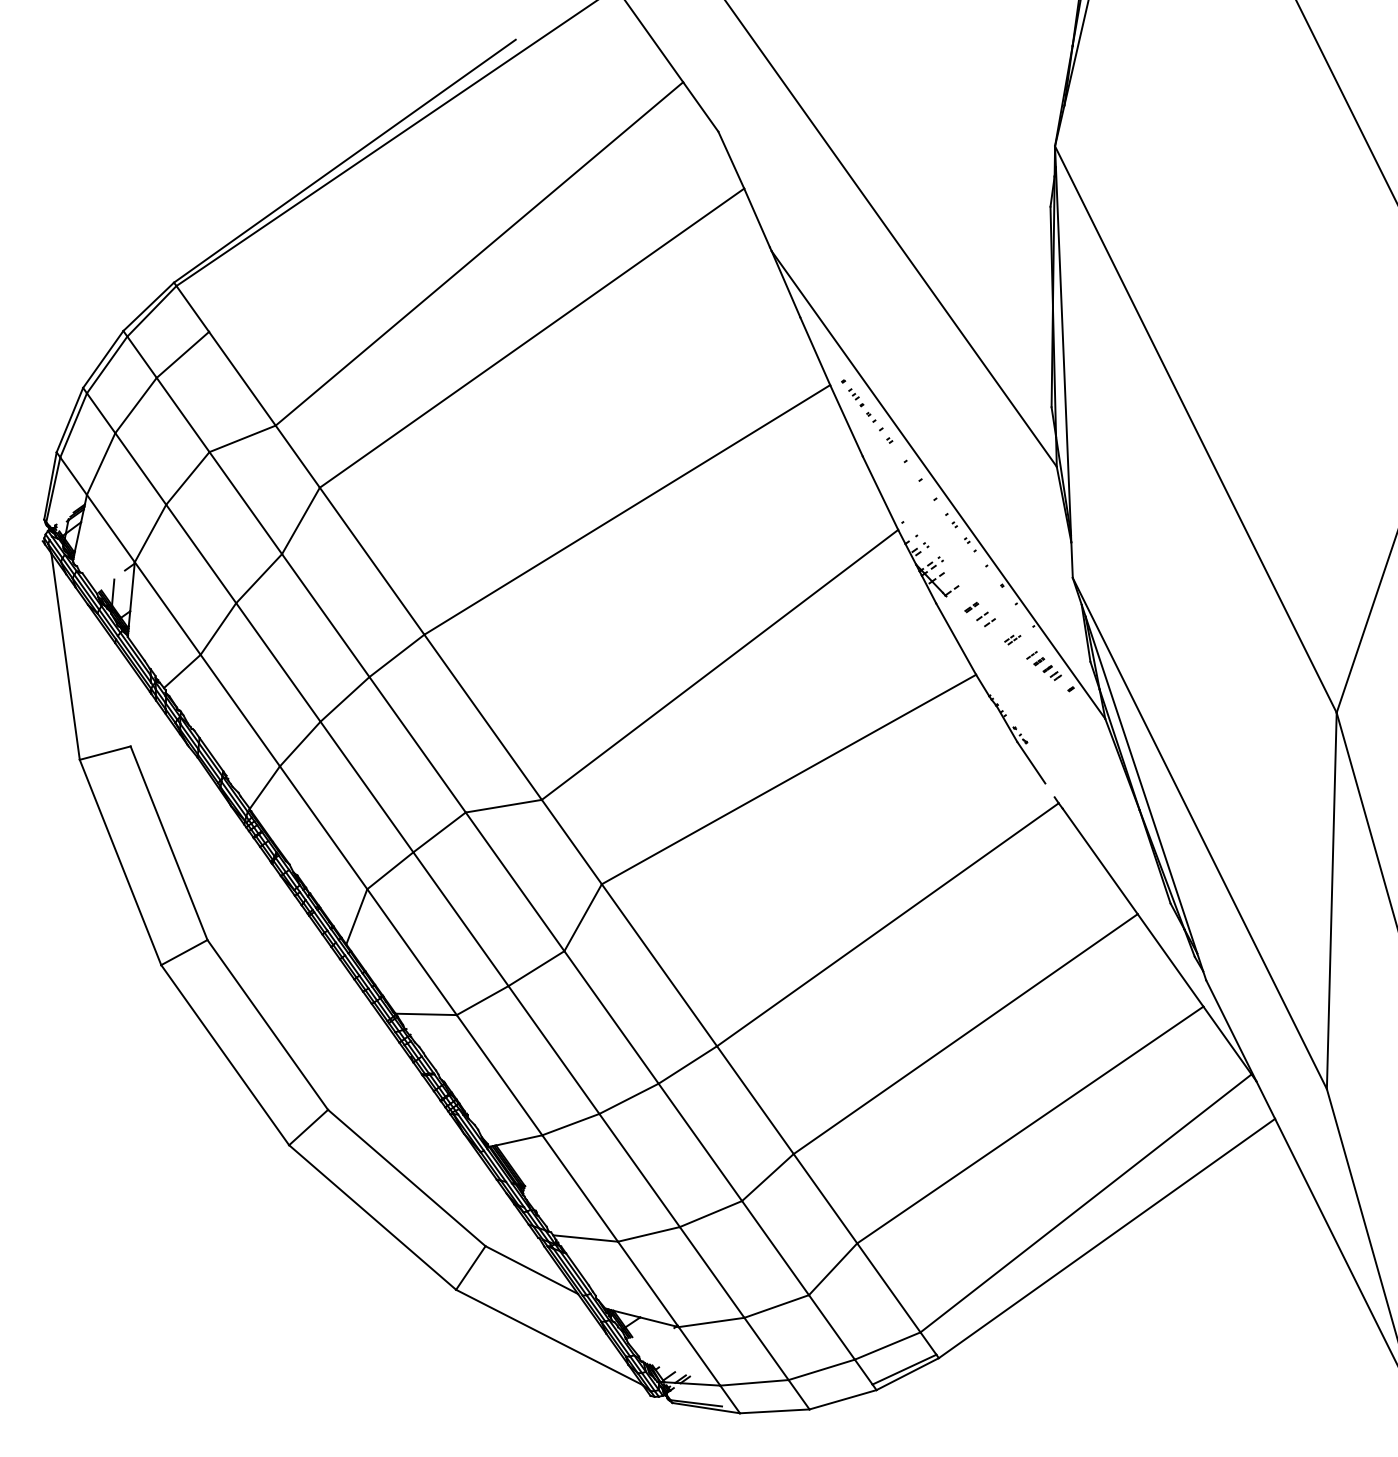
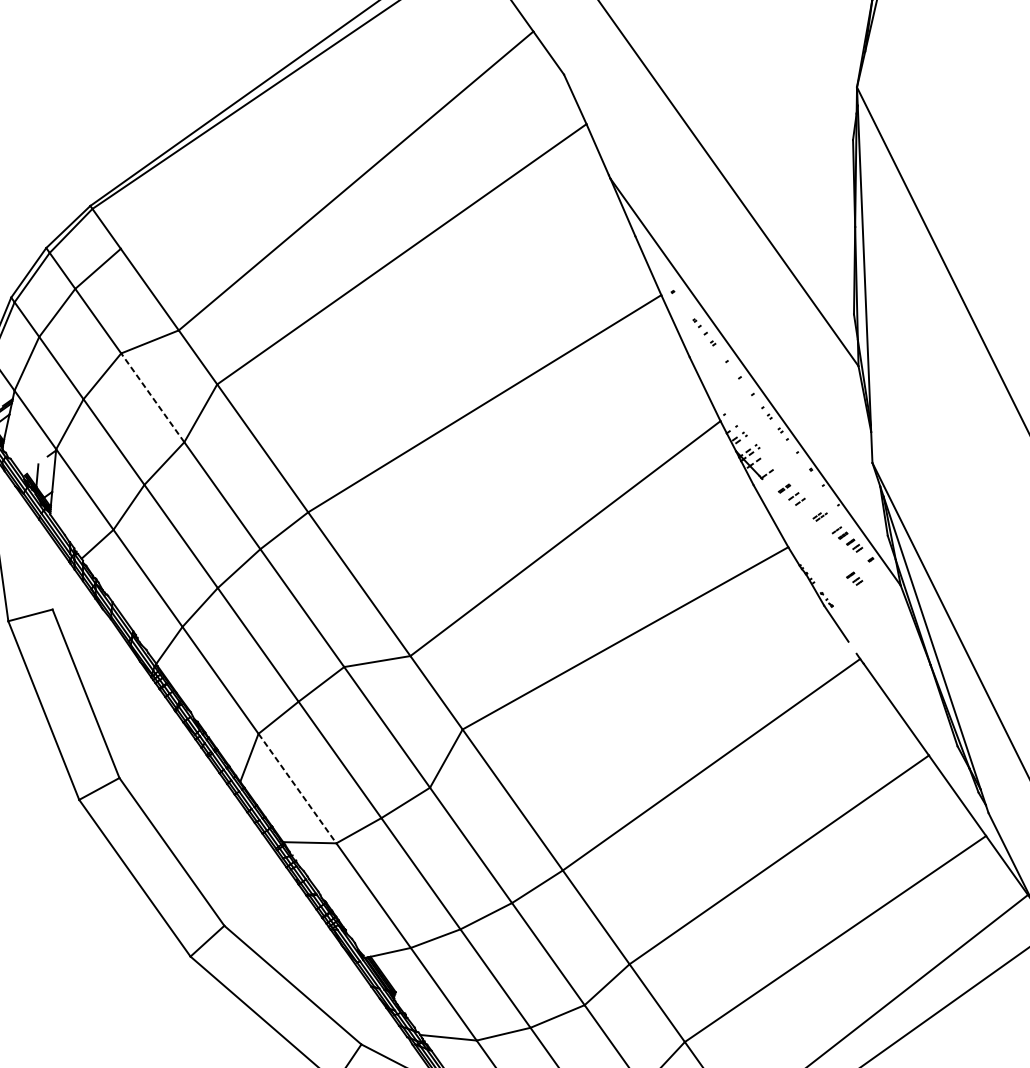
part: (856, 397) -> (684, 305), removed
line: (245, 503) -> (152, 398), solid -> dashed
part: (1051, 710) -> (853, 578), added
line: (412, 952) -> (297, 788), solid -> dashed

